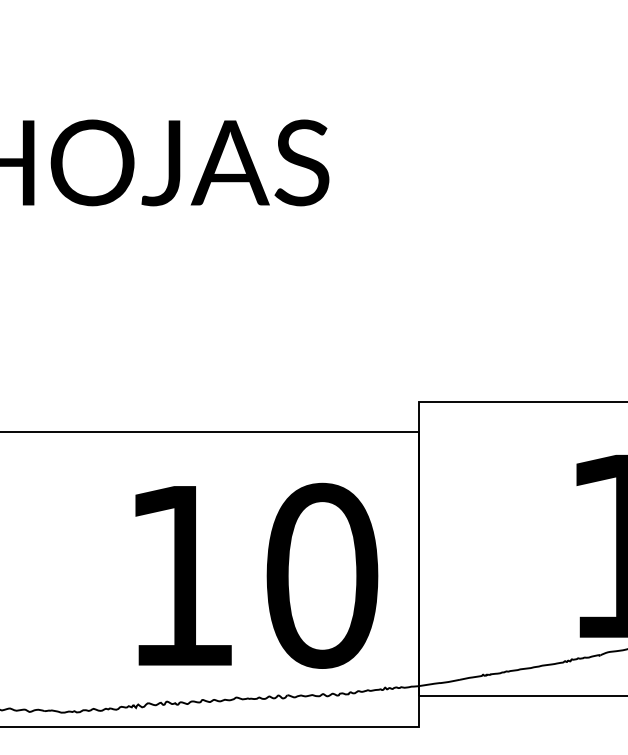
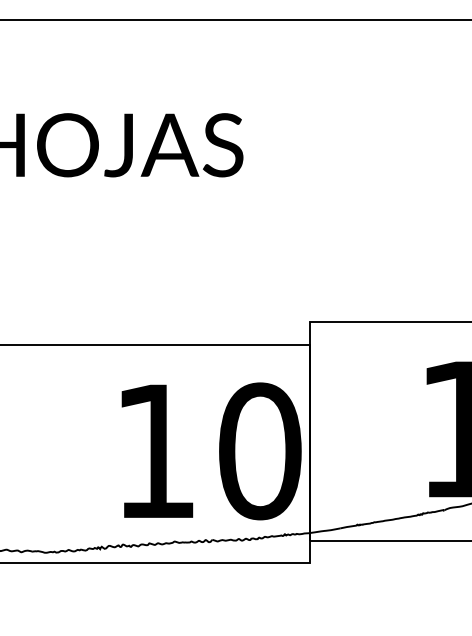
text: (256, 576) -> (211, 451), moved

